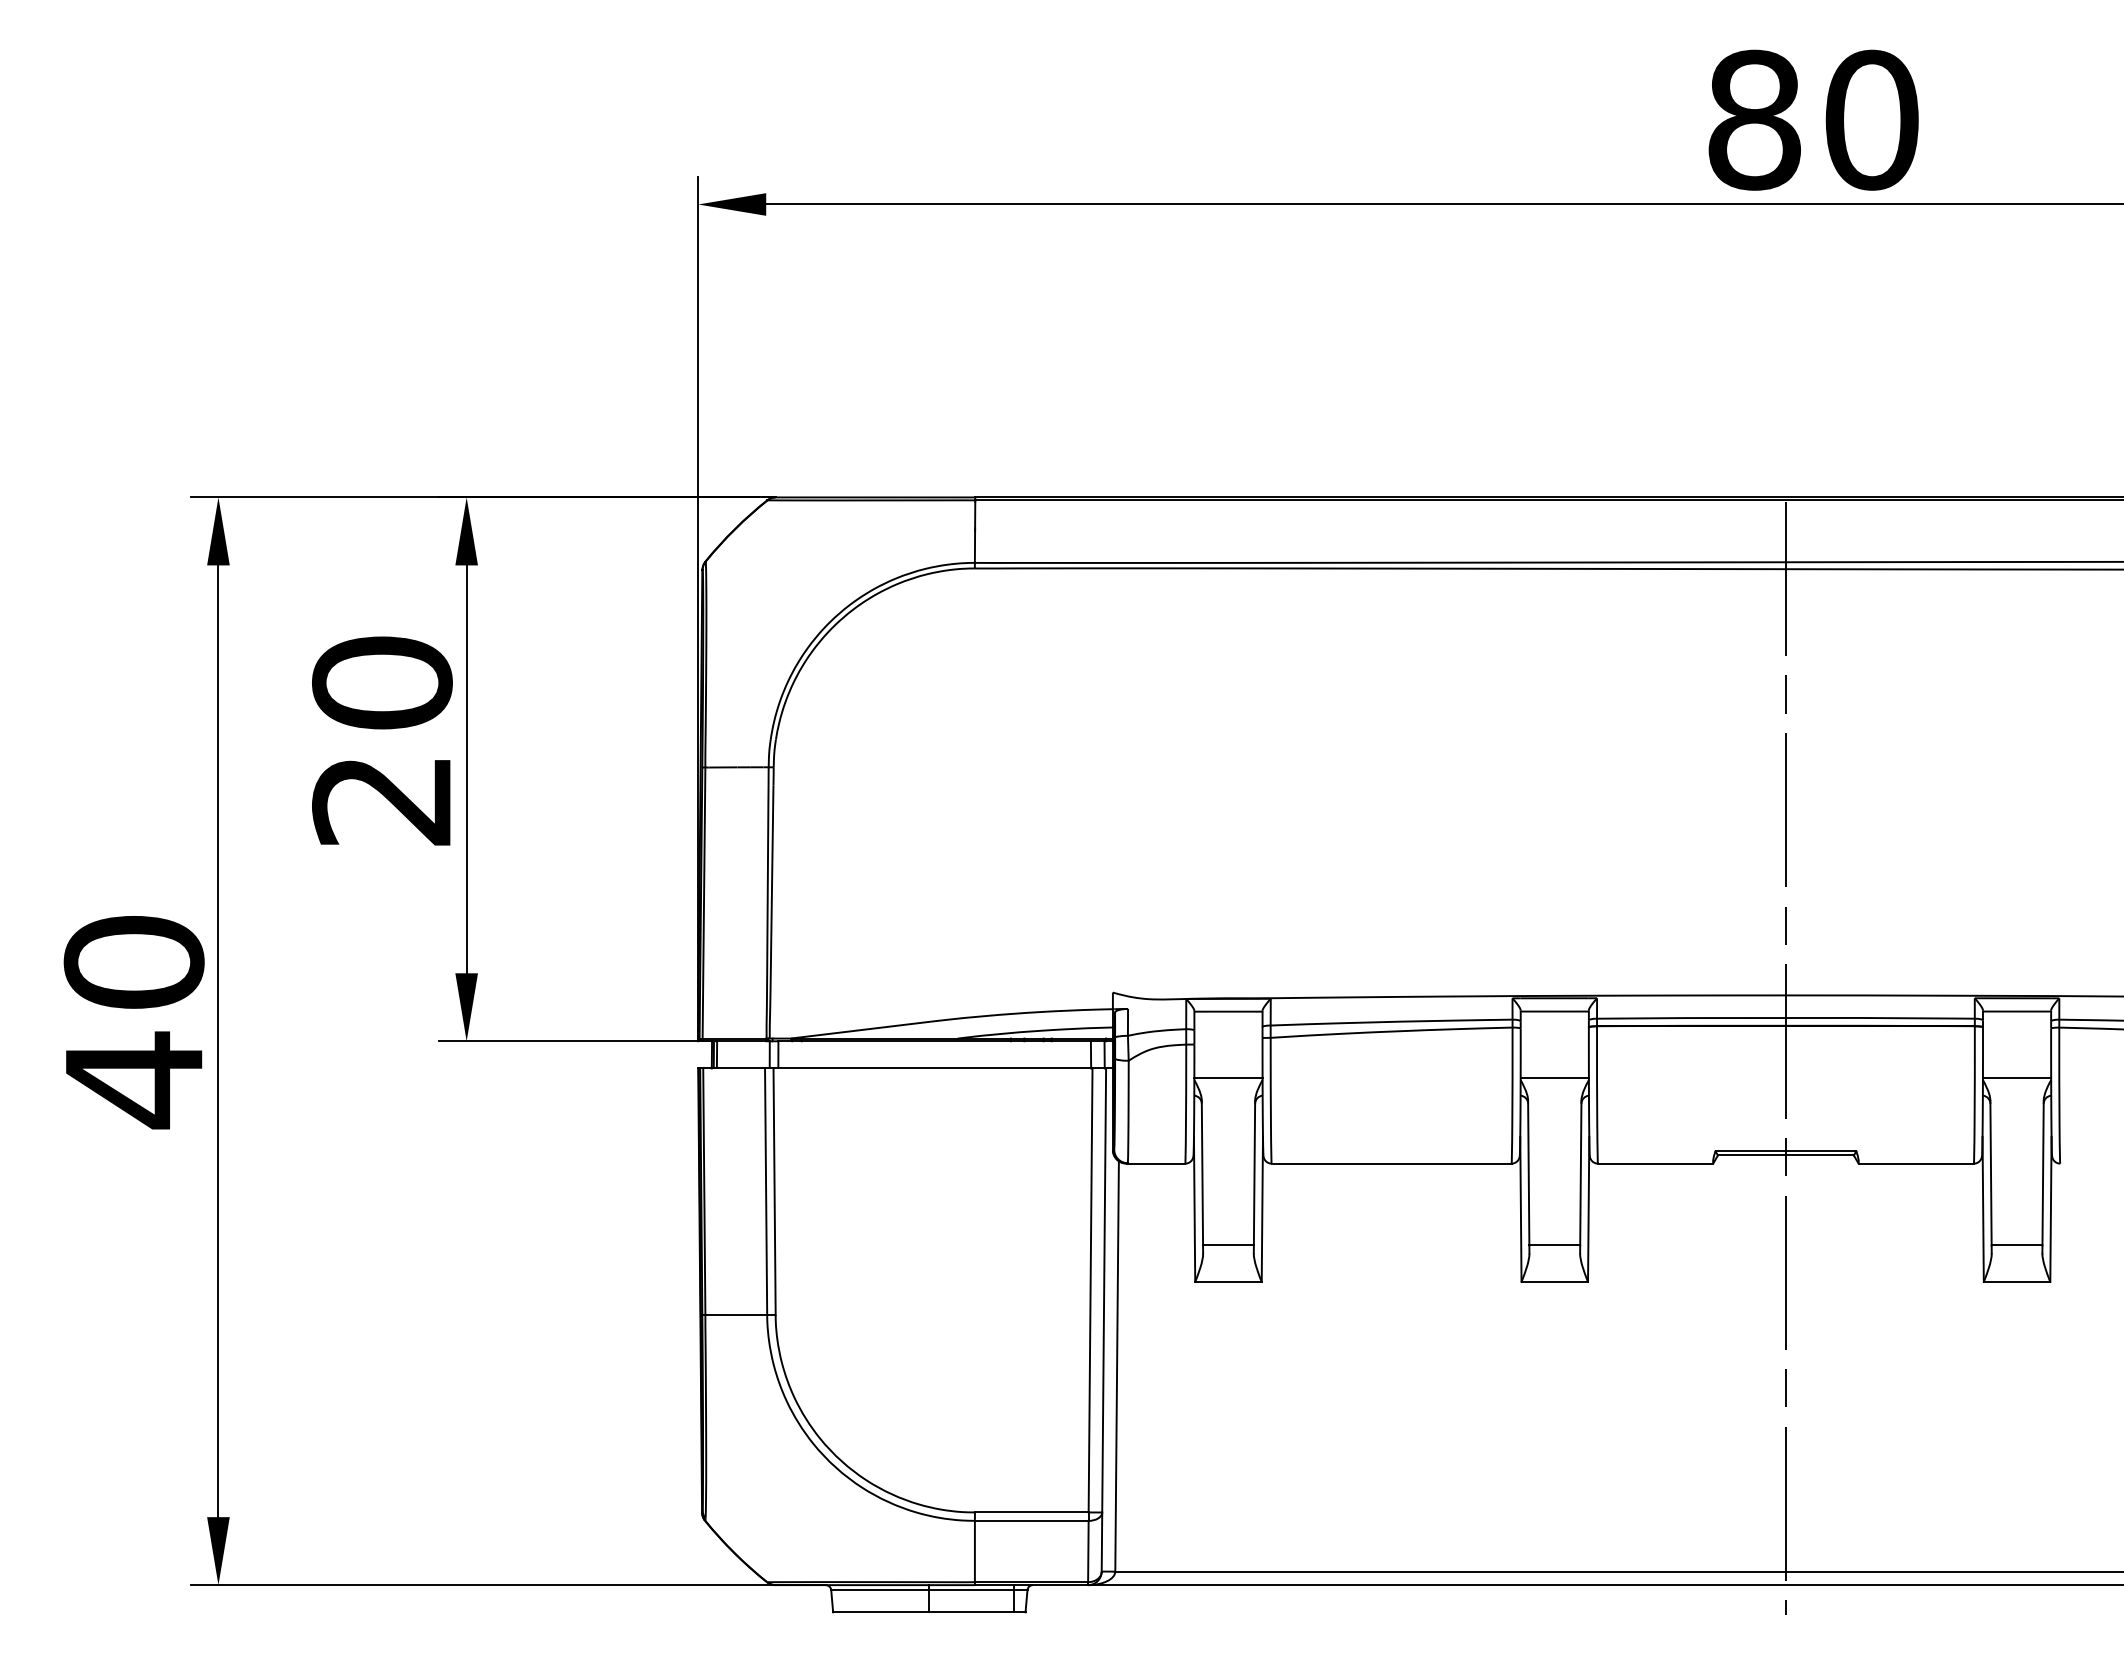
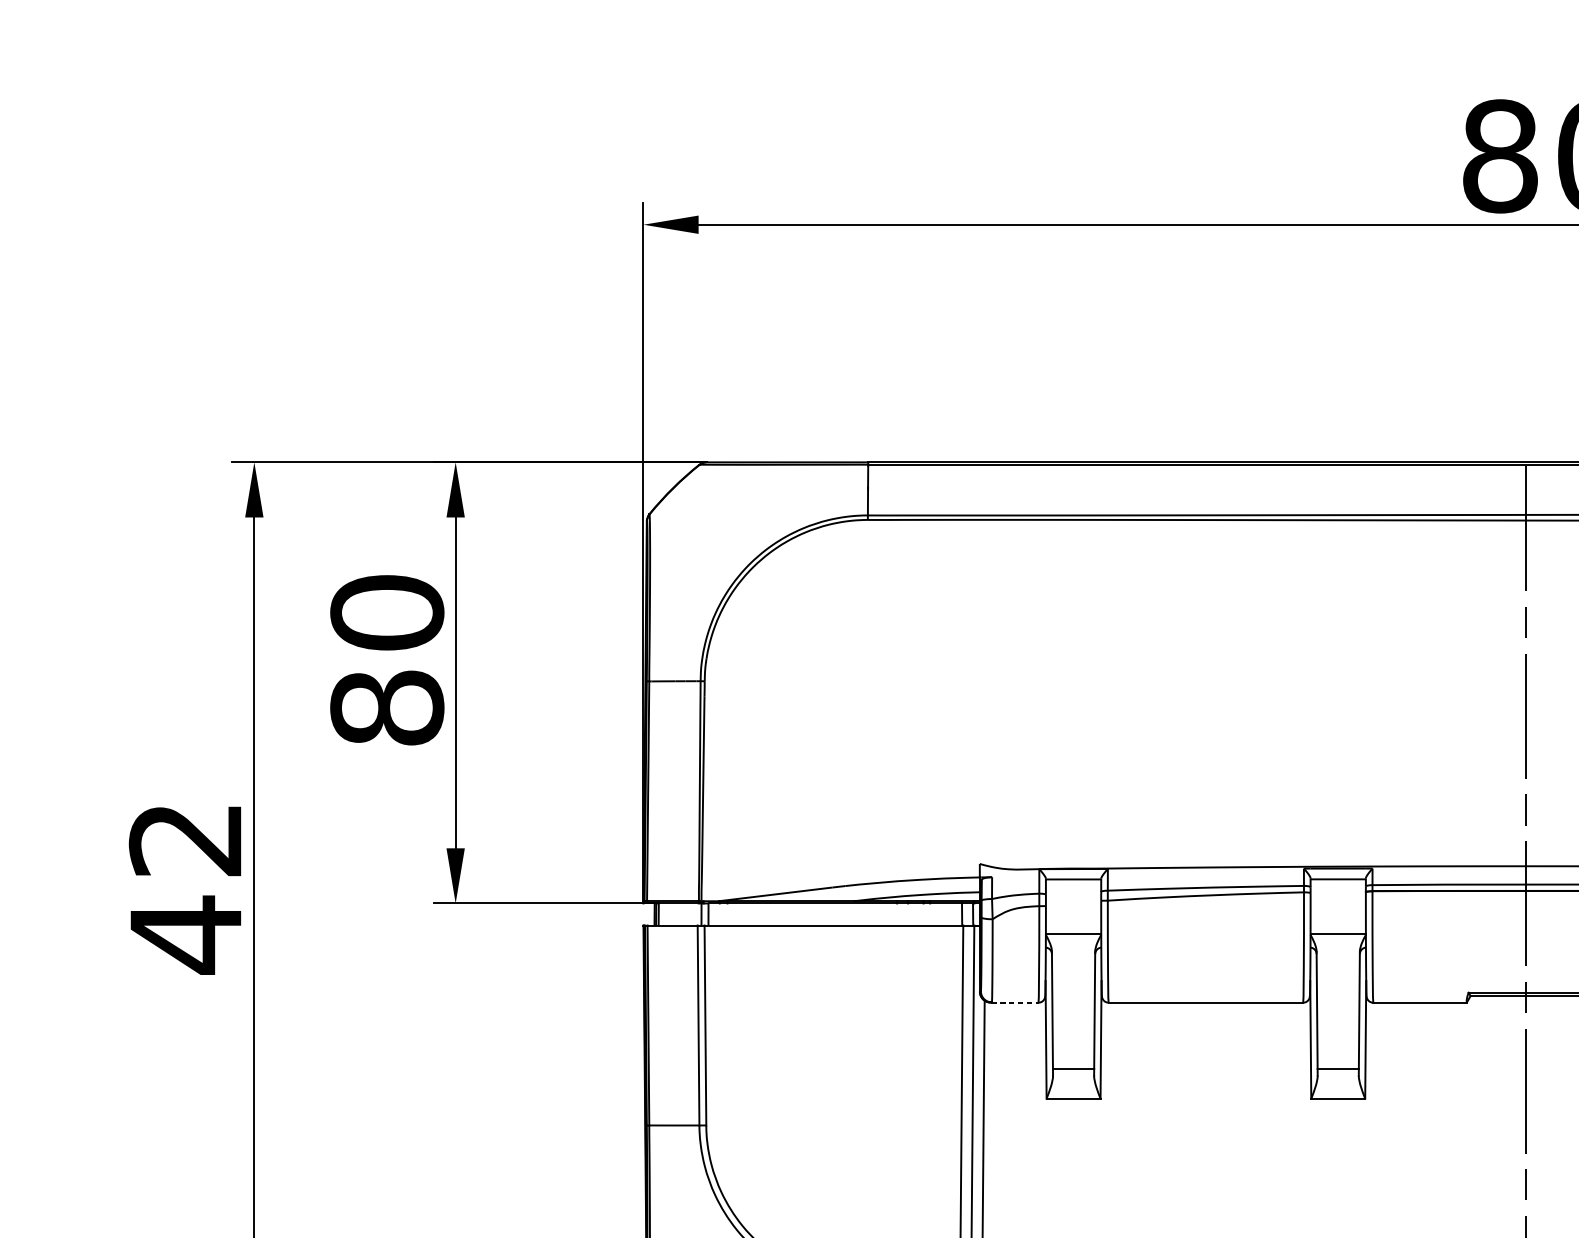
text: (382, 800) -> (387, 708), 20 -> 80
text: (133, 962) -> (185, 839), 40 -> 42
line: (1156, 1163) -> (1015, 1002), solid -> dashed

